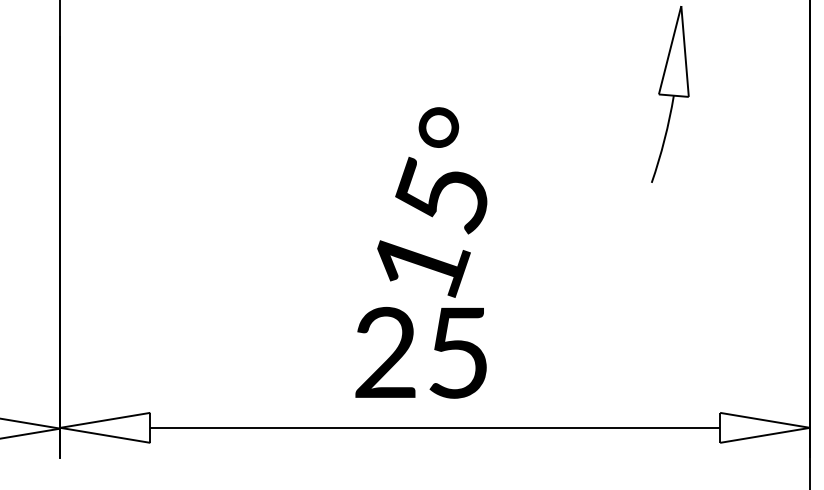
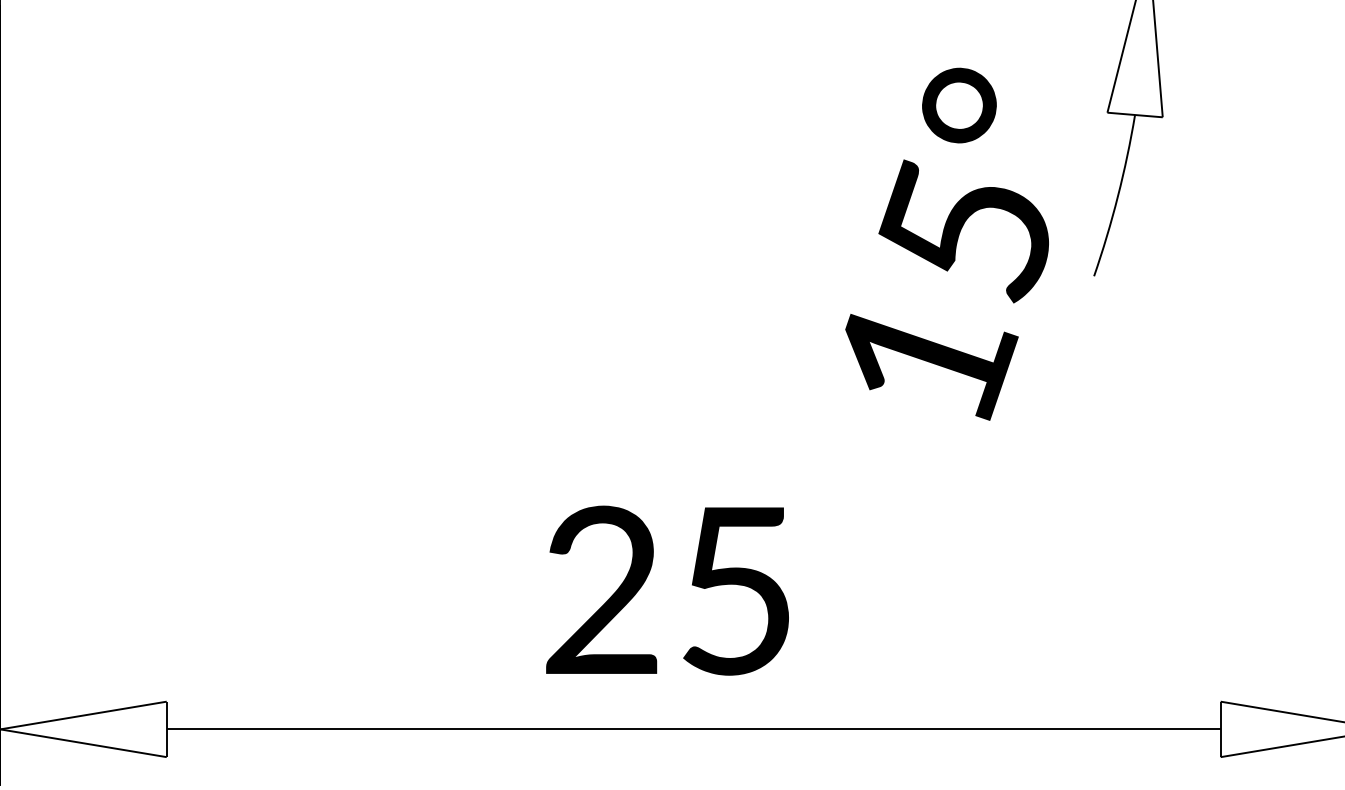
text: (432, 202) -> (947, 244), moved

